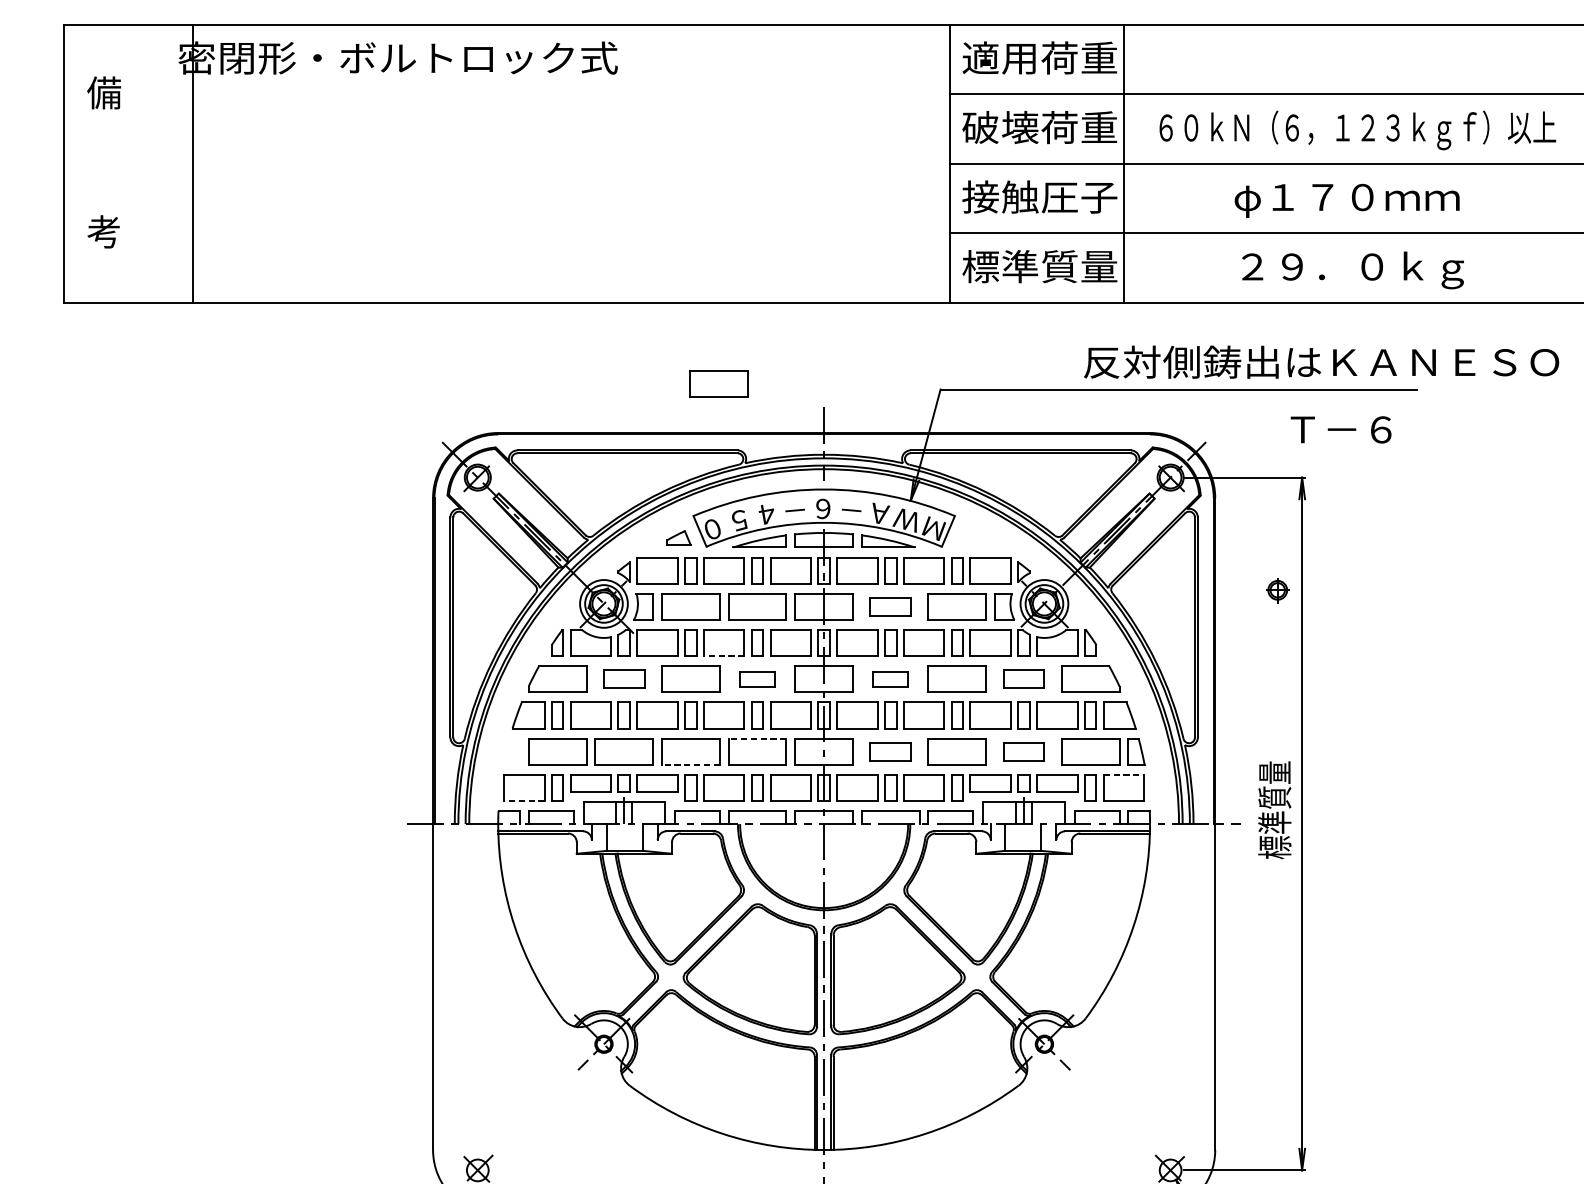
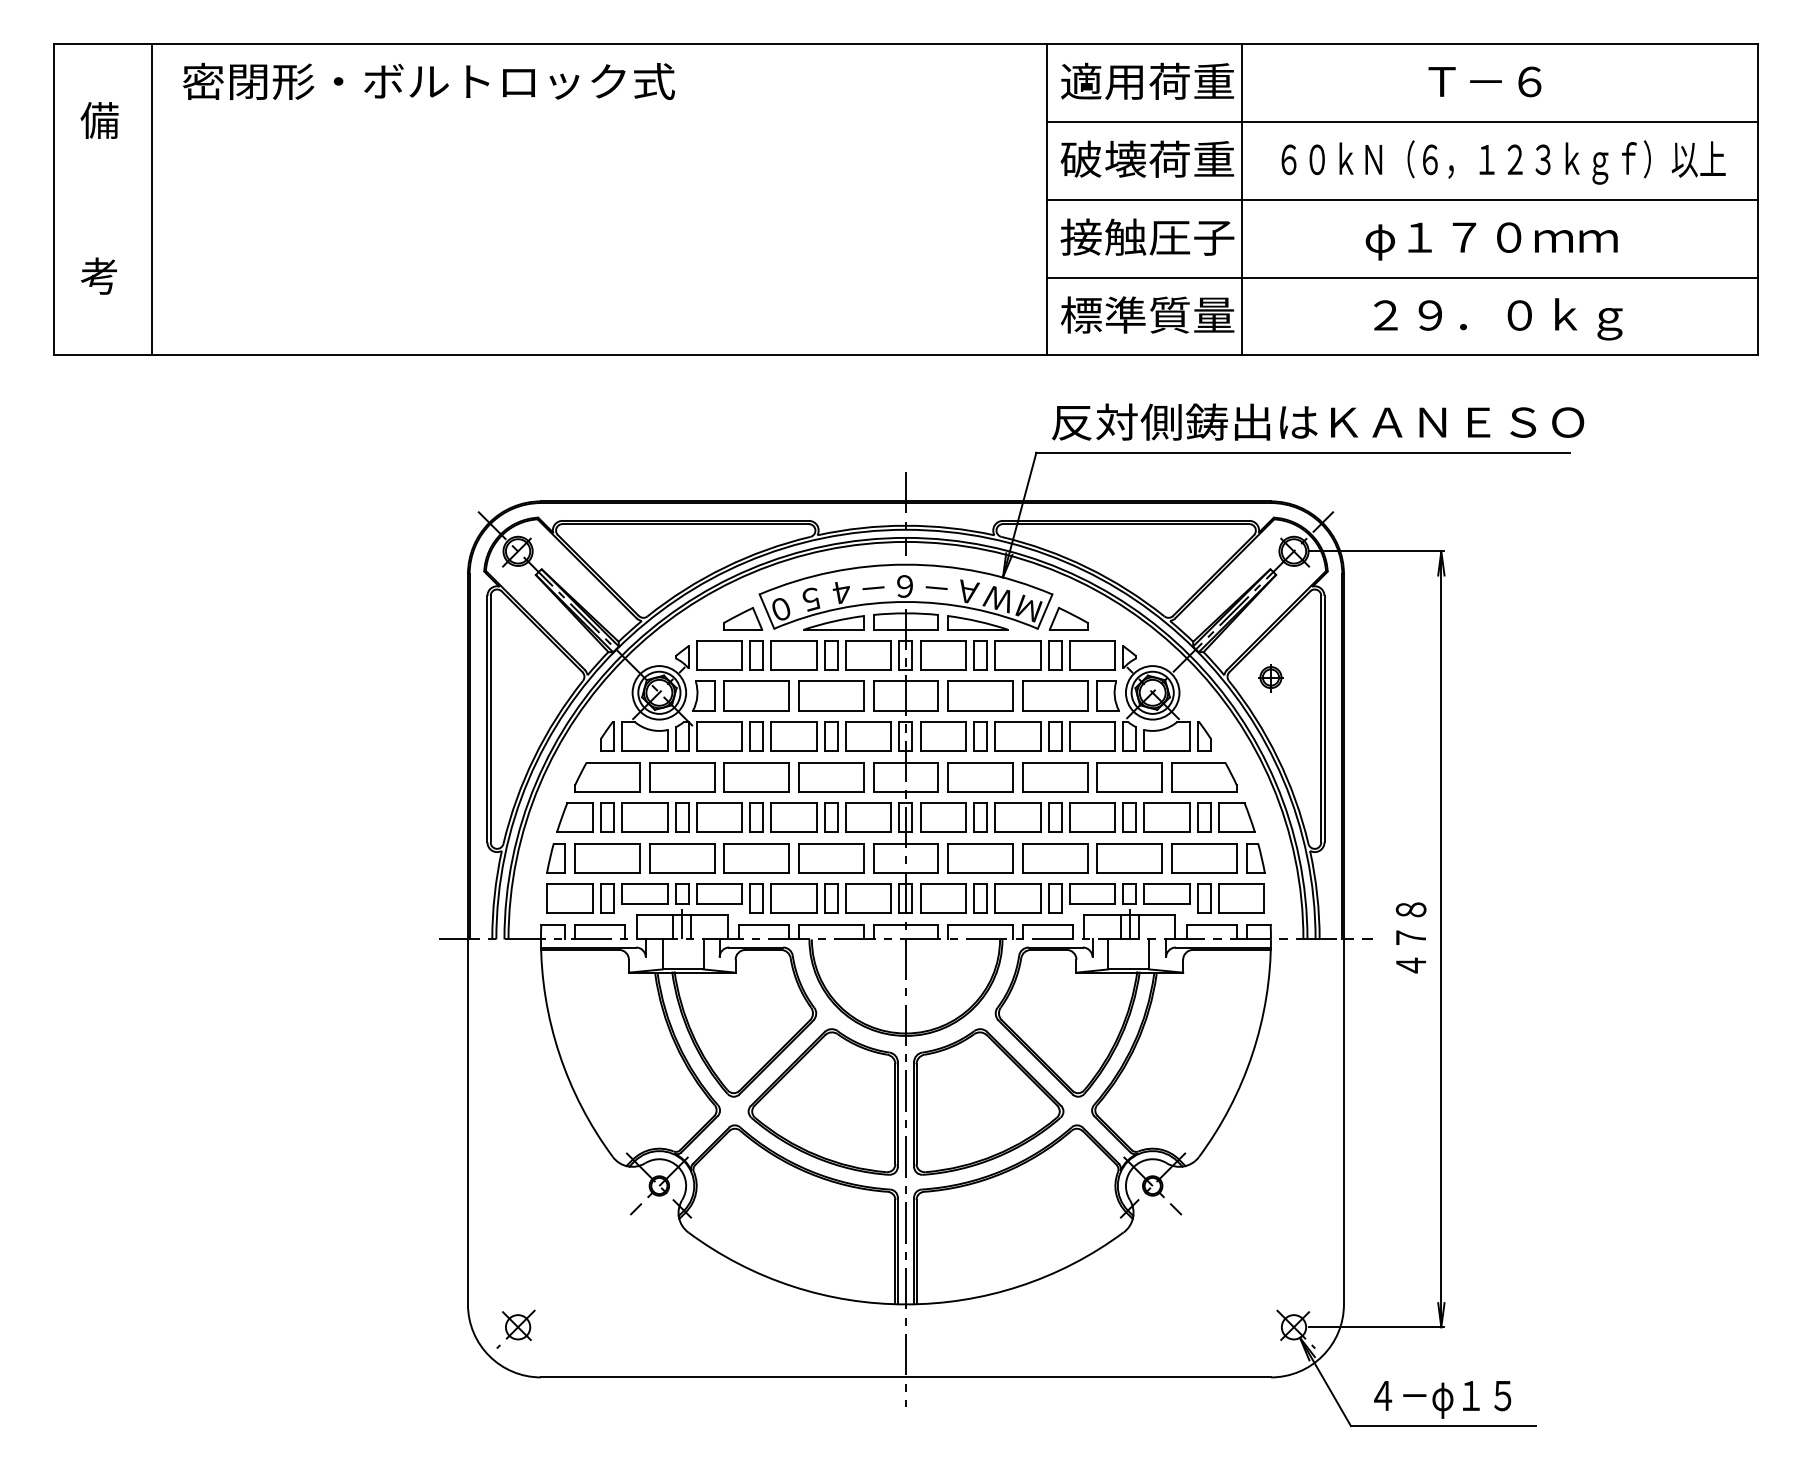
line: (192, 163) -> (151, 199), moved
text: (1321, 361) -> (1318, 421), moved
part: (719, 383) -> (788, 445), removed
text: (1340, 429) -> (1484, 81), moved
part: (678, 537) -> (742, 618), size x1.43
part: (969, 537) -> (1068, 618), added
part: (1277, 591) -> (1270, 678), moved
part: (890, 606) -> (980, 695), size x1.43
line: (724, 656) -> (794, 751), dashed -> solid
part: (624, 679) -> (682, 777), size x1.43
part: (757, 679) -> (831, 777), size x1.67
part: (890, 679) -> (980, 777), size x1.67
part: (1023, 679) -> (1129, 777), size x1.43
line: (756, 738) -> (830, 843), dashed -> solid
part: (511, 751) -> (555, 858), added
part: (890, 751) -> (980, 858), size x1.43
part: (1023, 751) -> (1129, 858), size x1.43
line: (690, 764) -> (756, 872), dashed -> solid
line: (1123, 775) -> (1241, 884), dashed -> solid
line: (524, 800) -> (570, 913), dashed -> solid
text: (1274, 809) -> (1410, 923), 標準質量 -> ４７８

